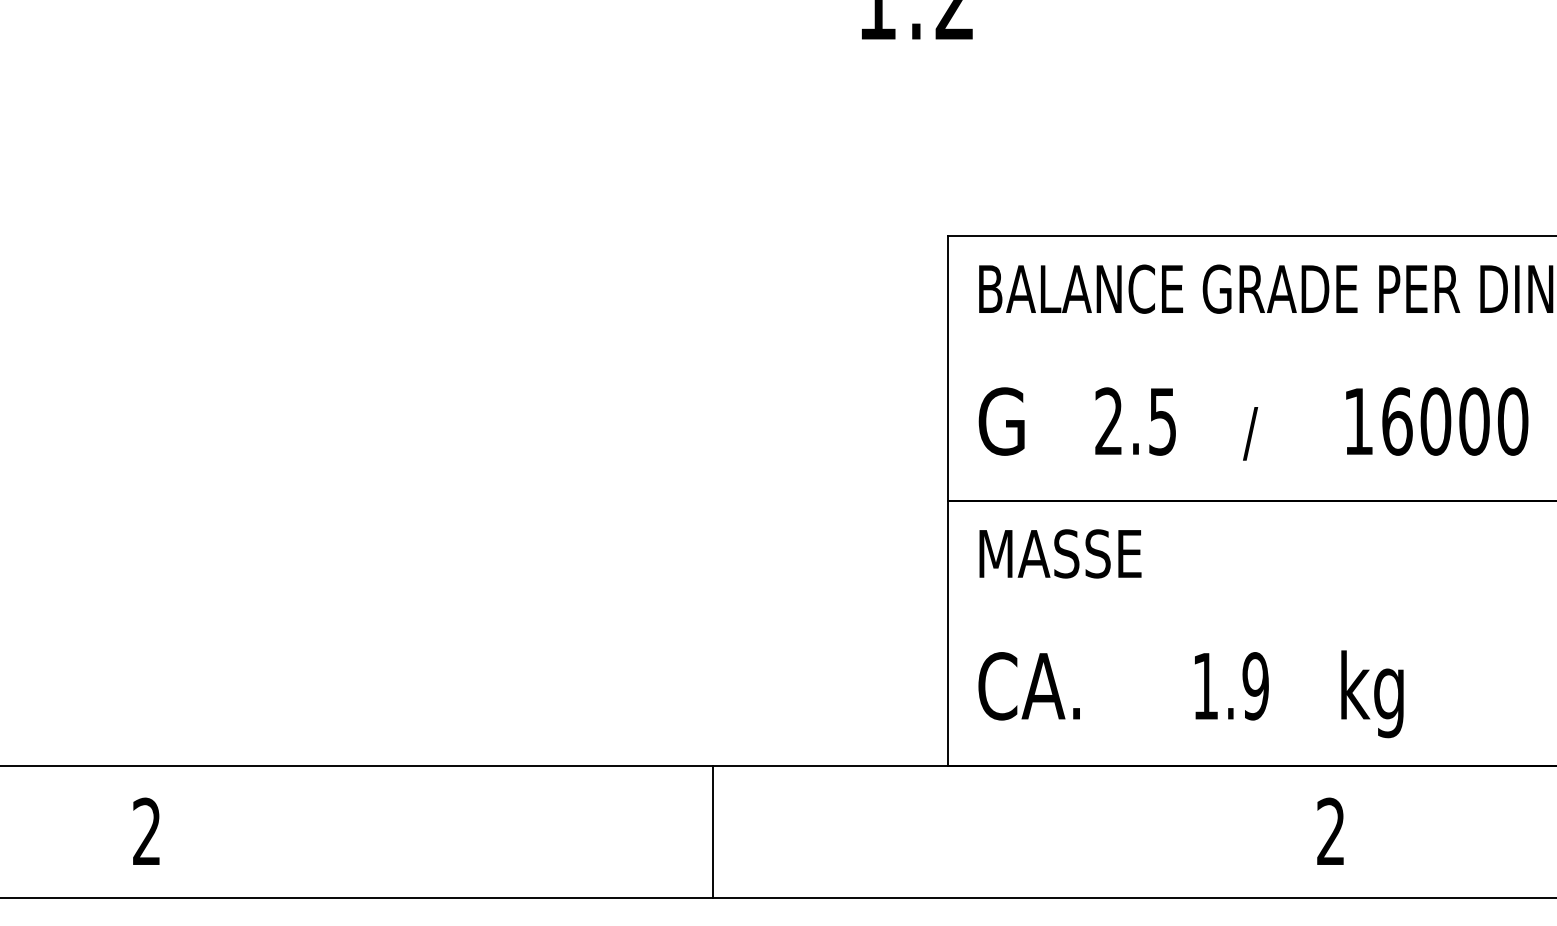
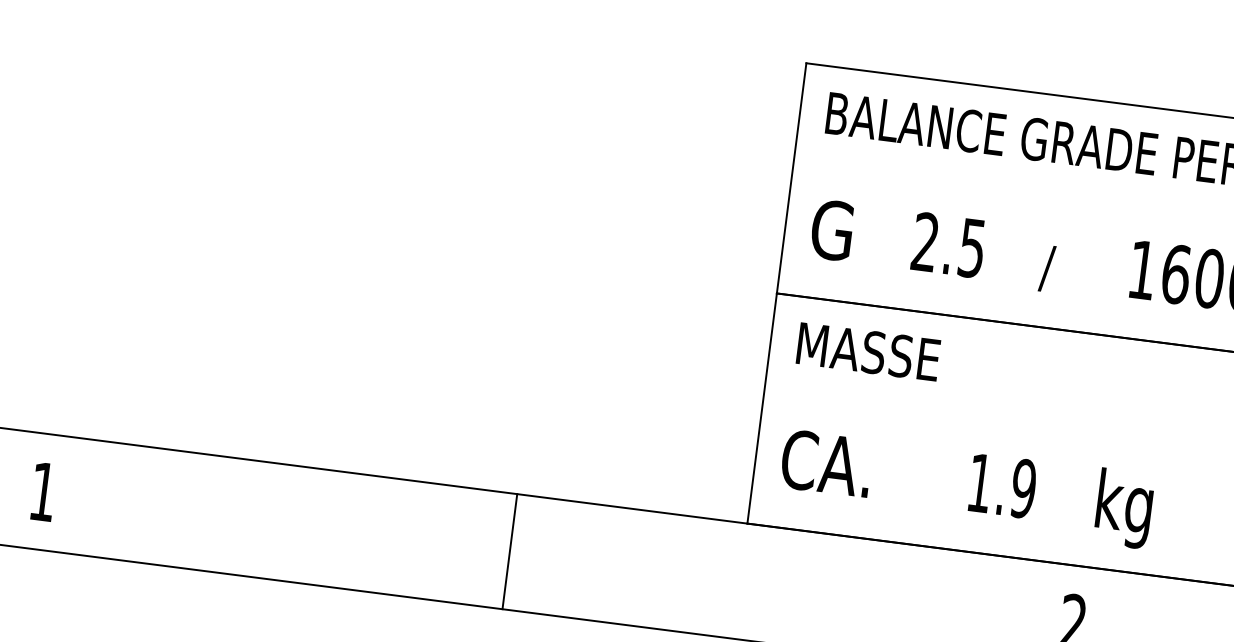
text: (146, 830) -> (43, 490), 2 -> 1
line: (712, 831) -> (509, 551), moved

